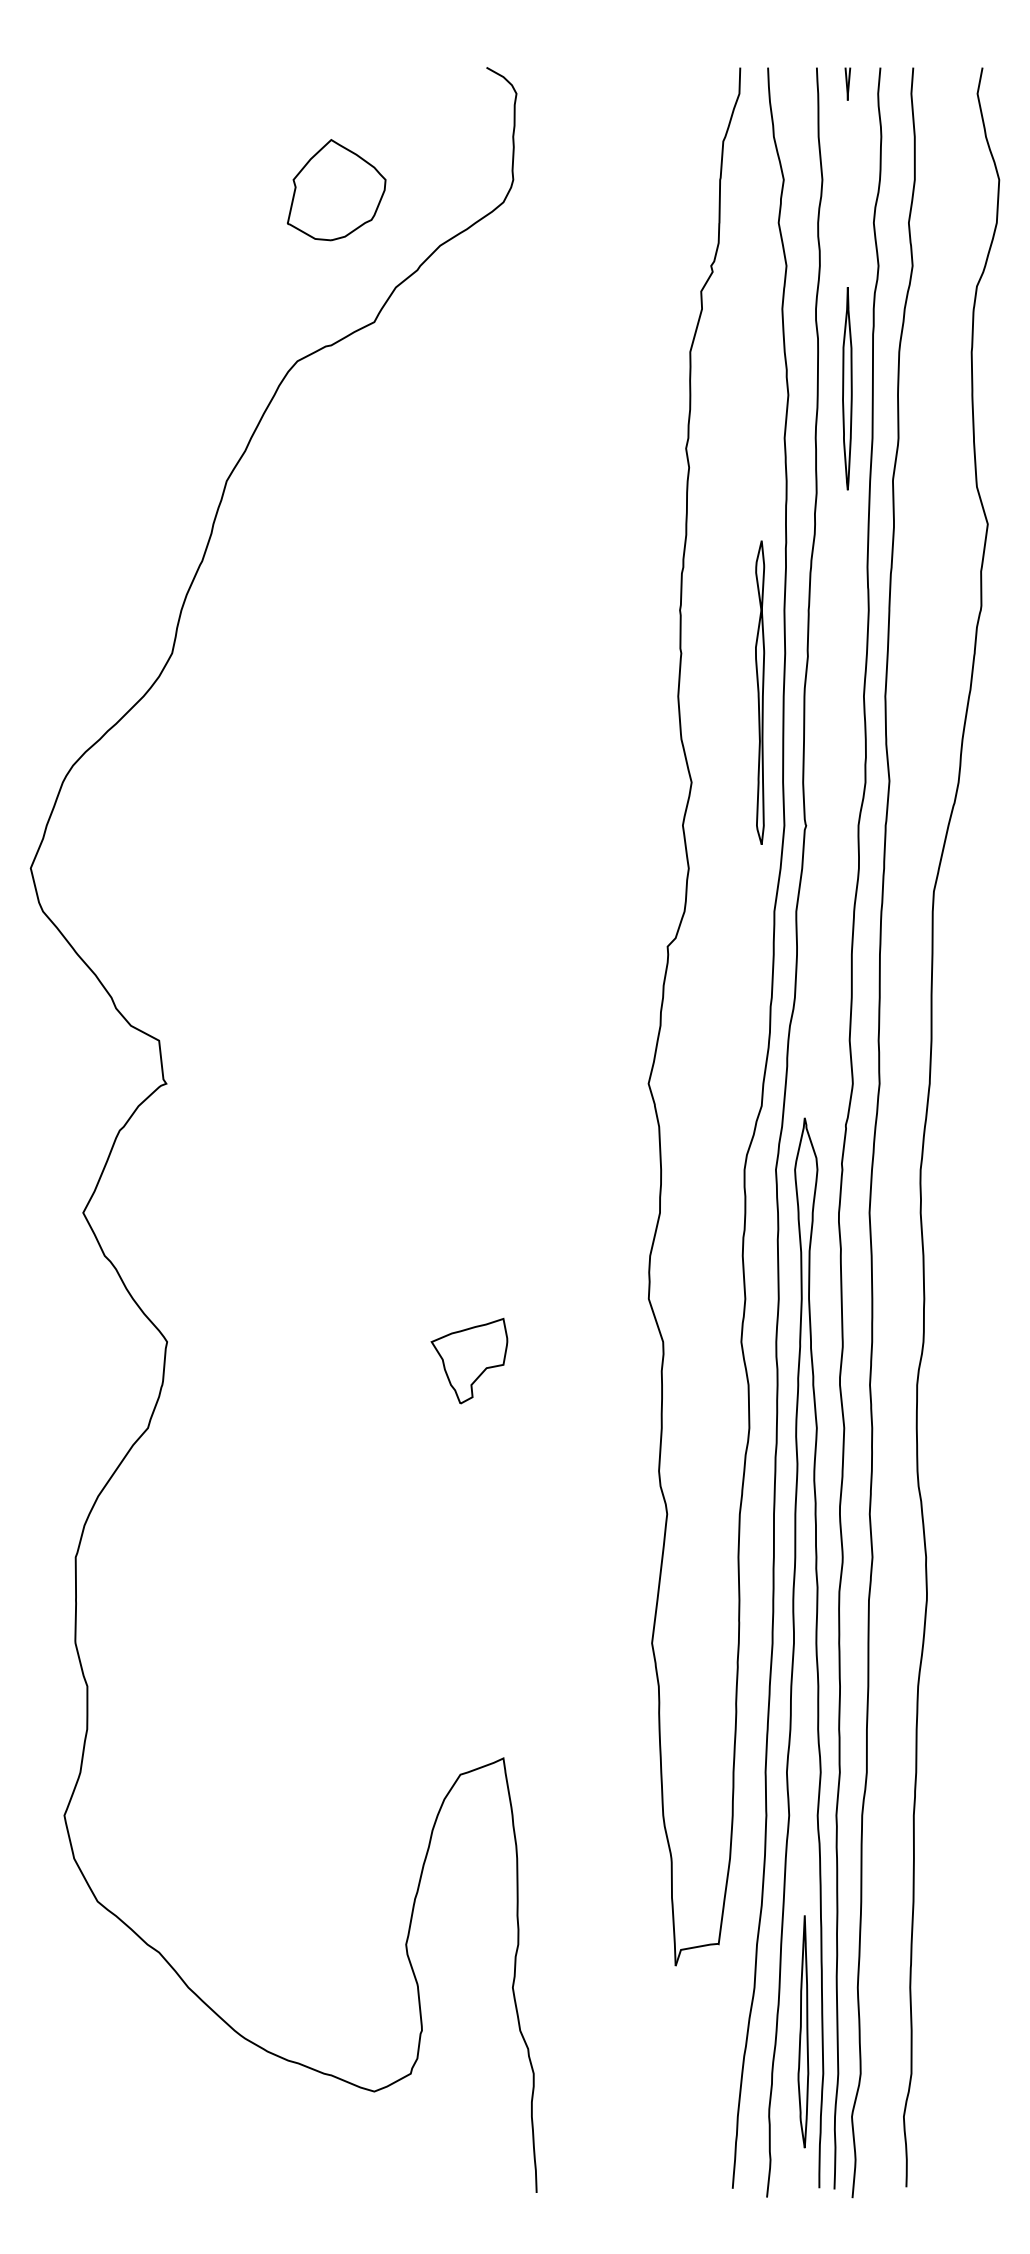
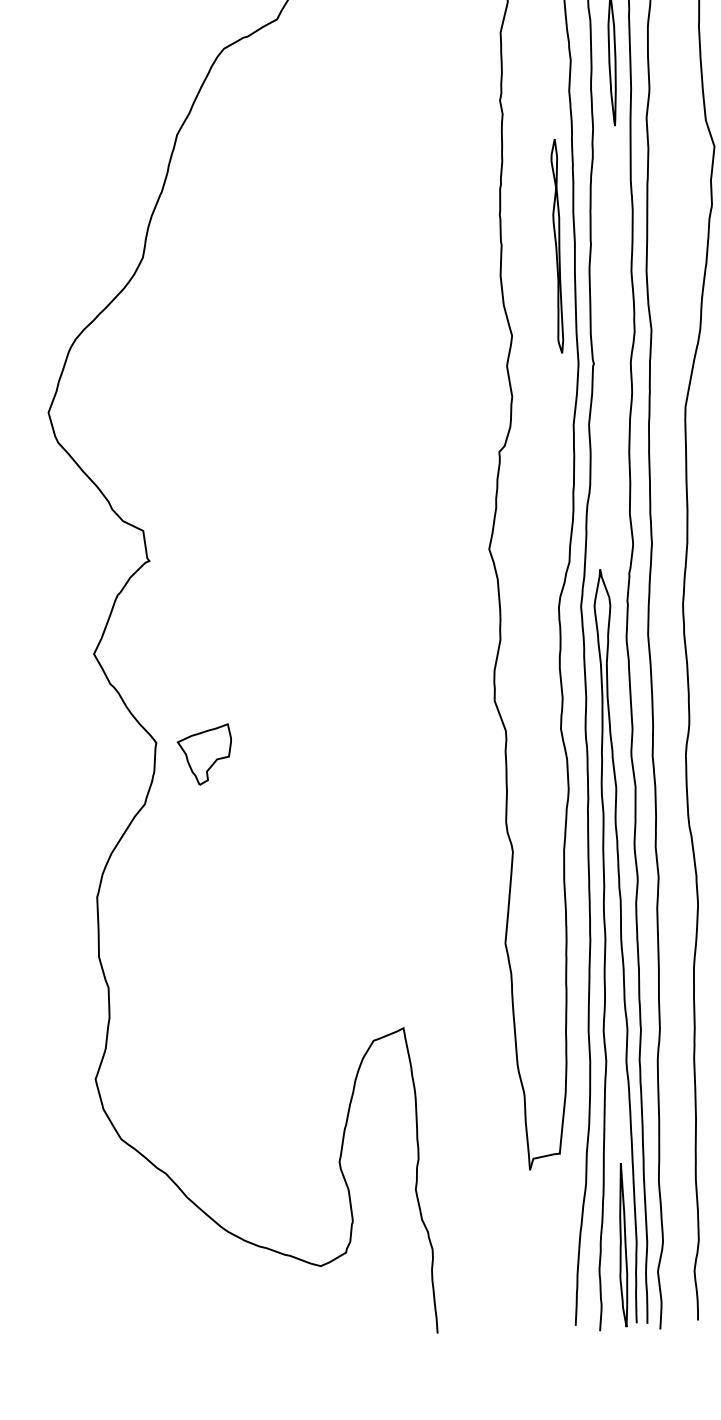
part: (760, 692) -> (557, 246), moved
part: (469, 1360) -> (204, 754), moved
part: (803, 2031) -> (622, 1244), moved

